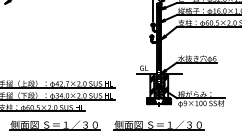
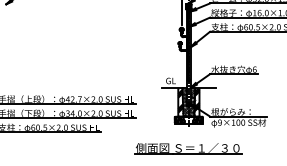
part: (54, 125) -> (64, 148), removed

